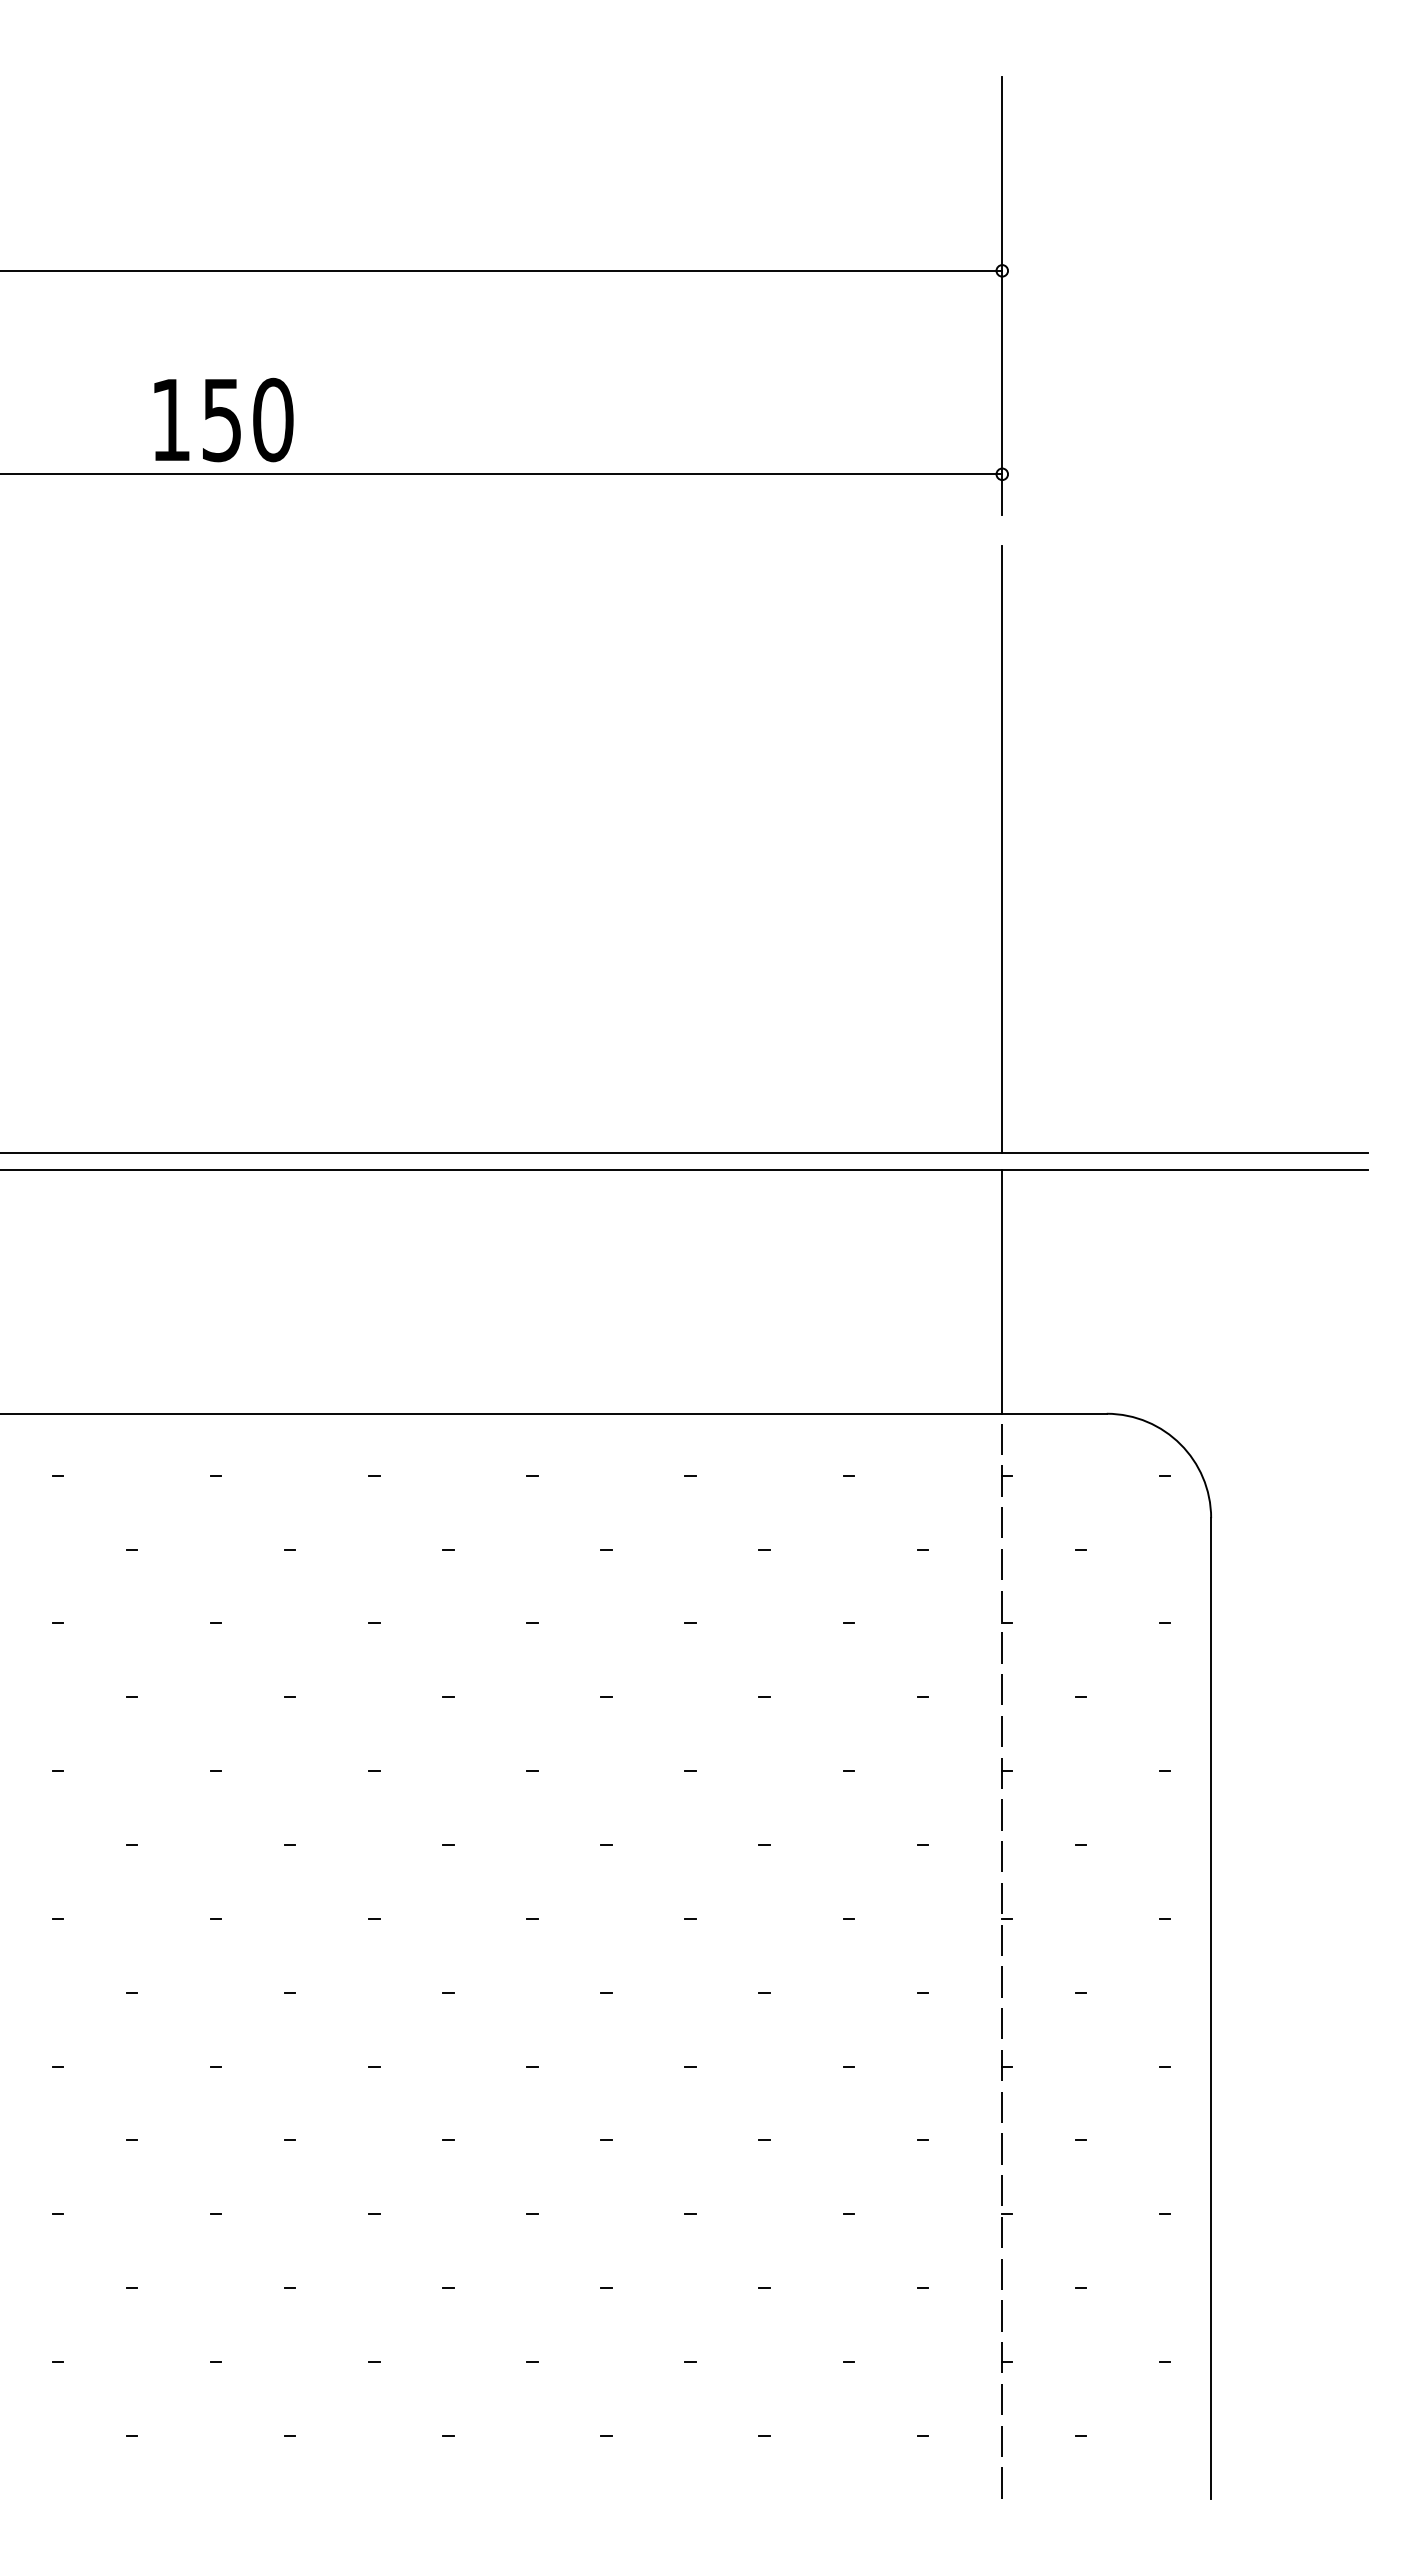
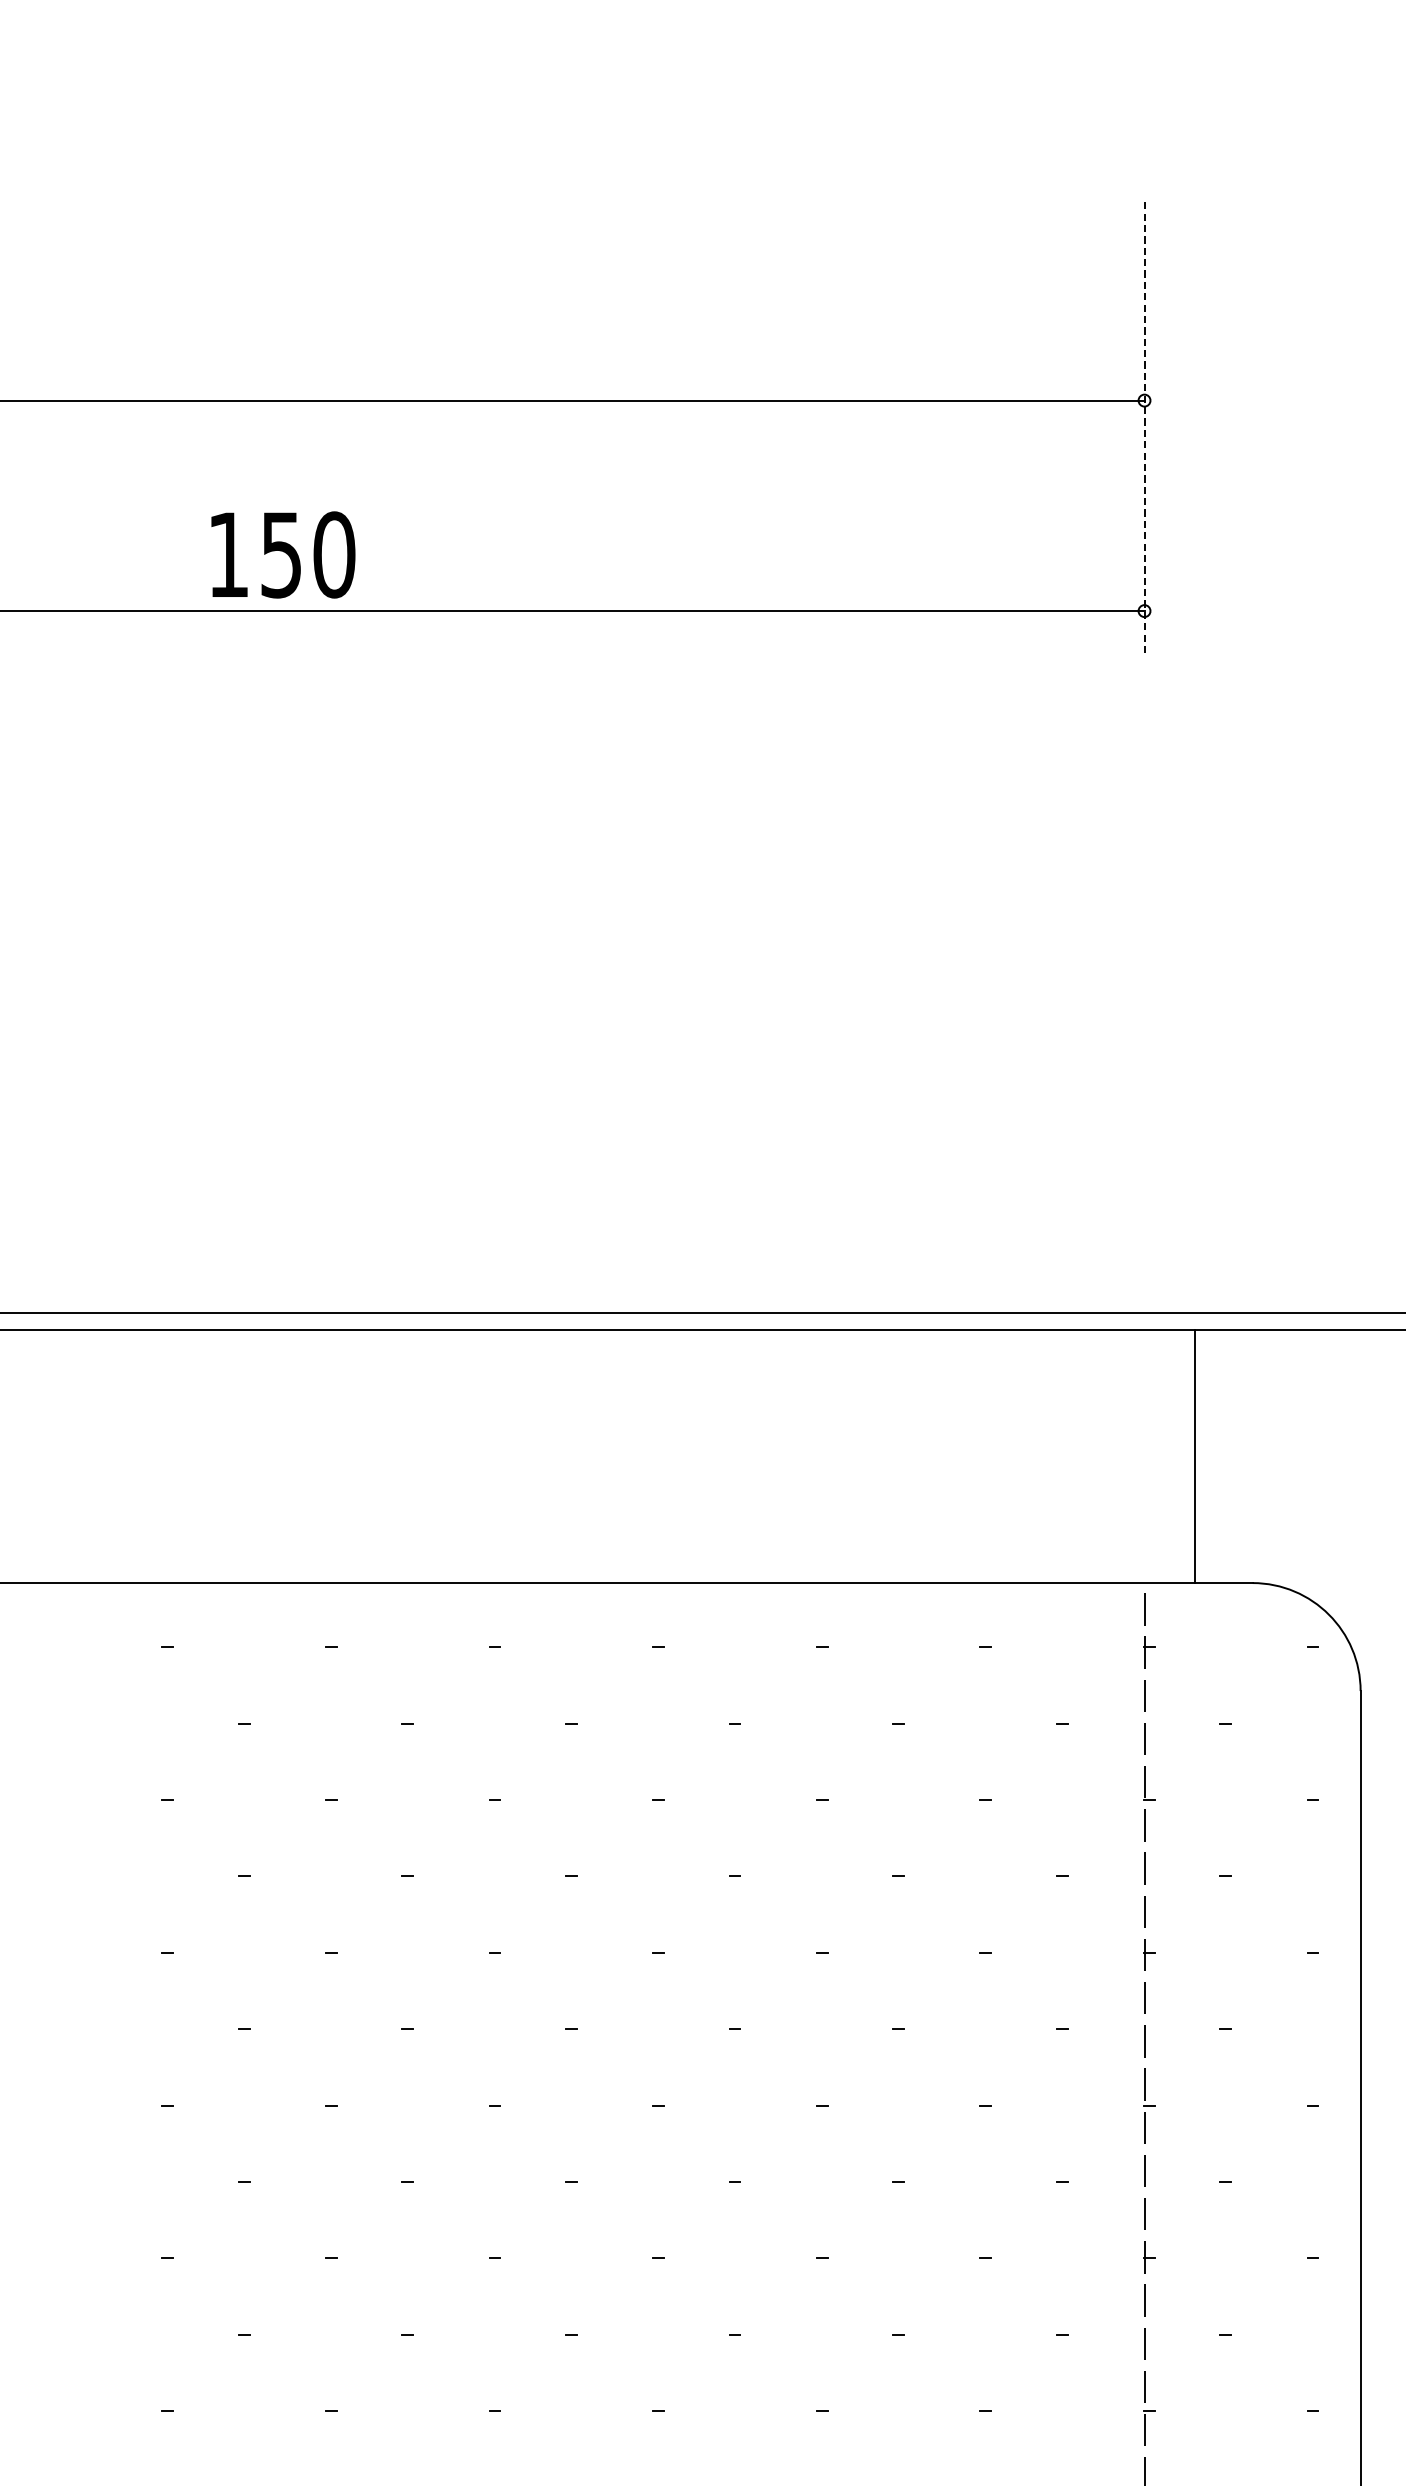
line: (1002, 296) -> (1144, 427), solid -> dashed
text: (223, 419) -> (282, 554), moved
line: (1002, 849) -> (1144, 999), removed
line: (1002, 1291) -> (1195, 1456), moved

